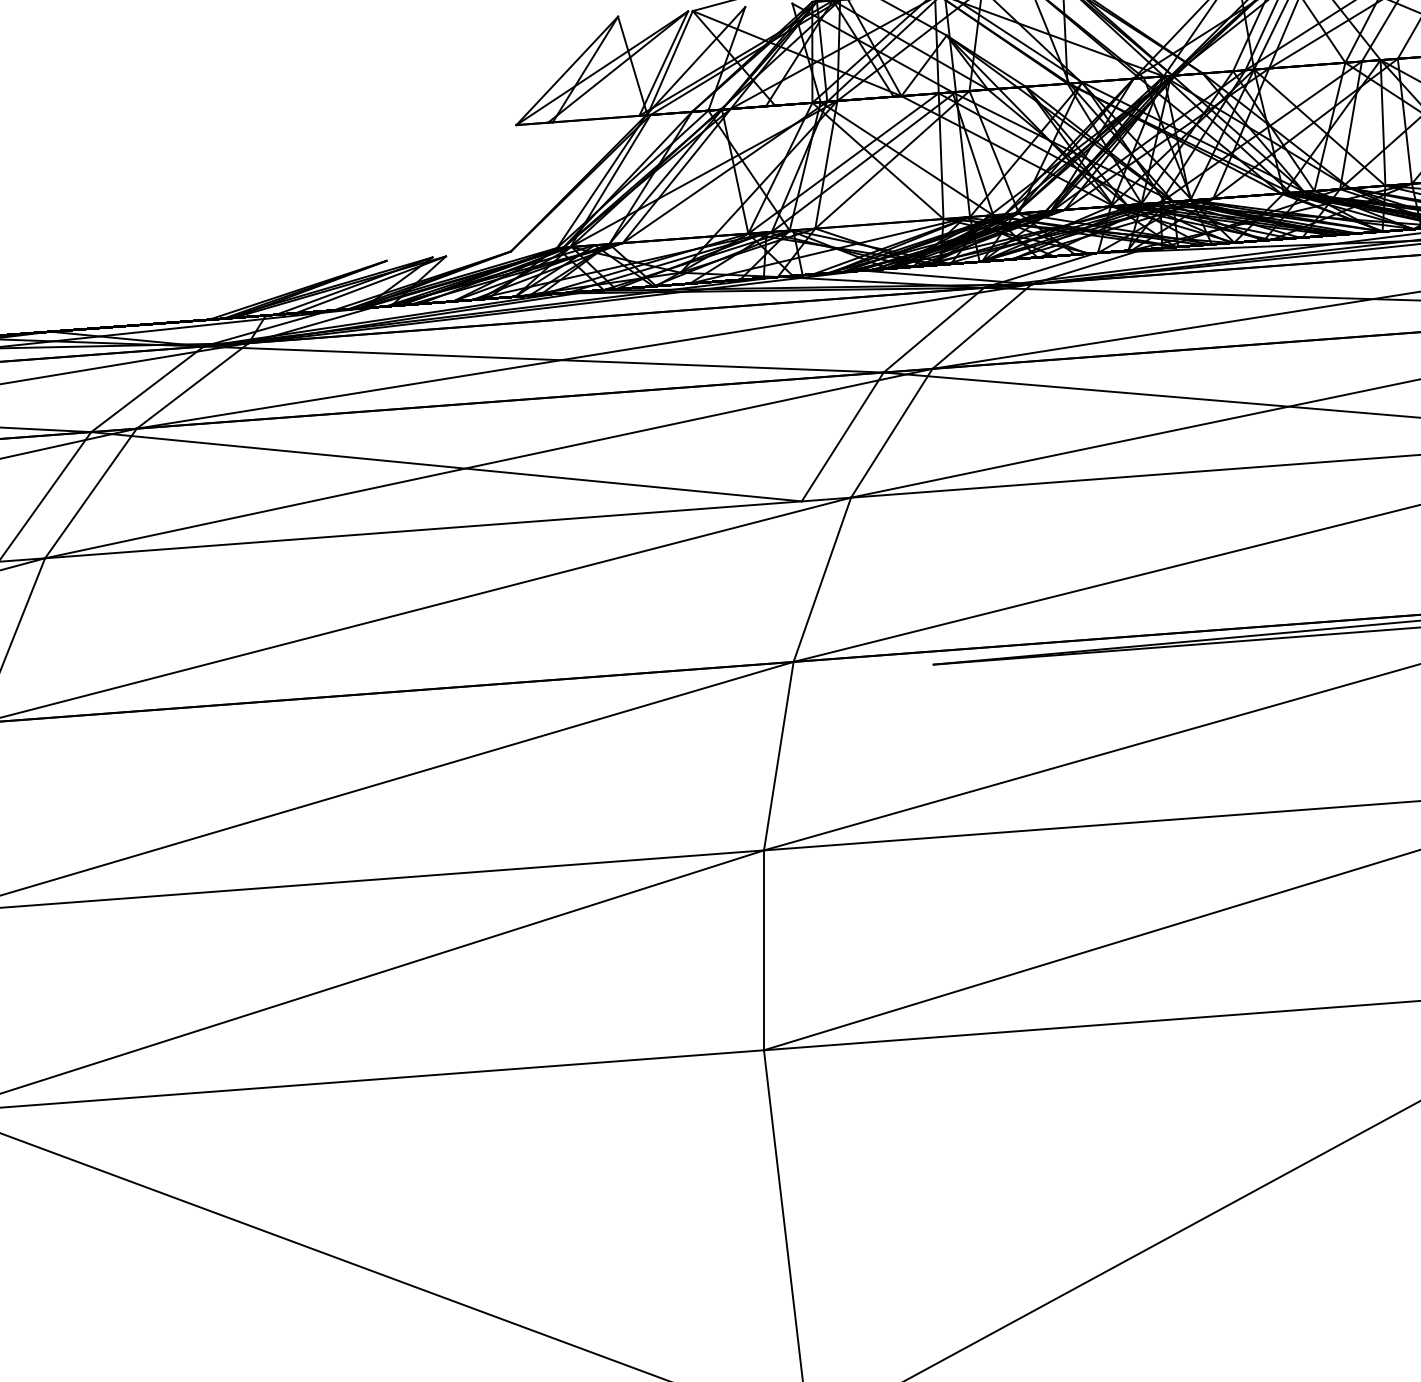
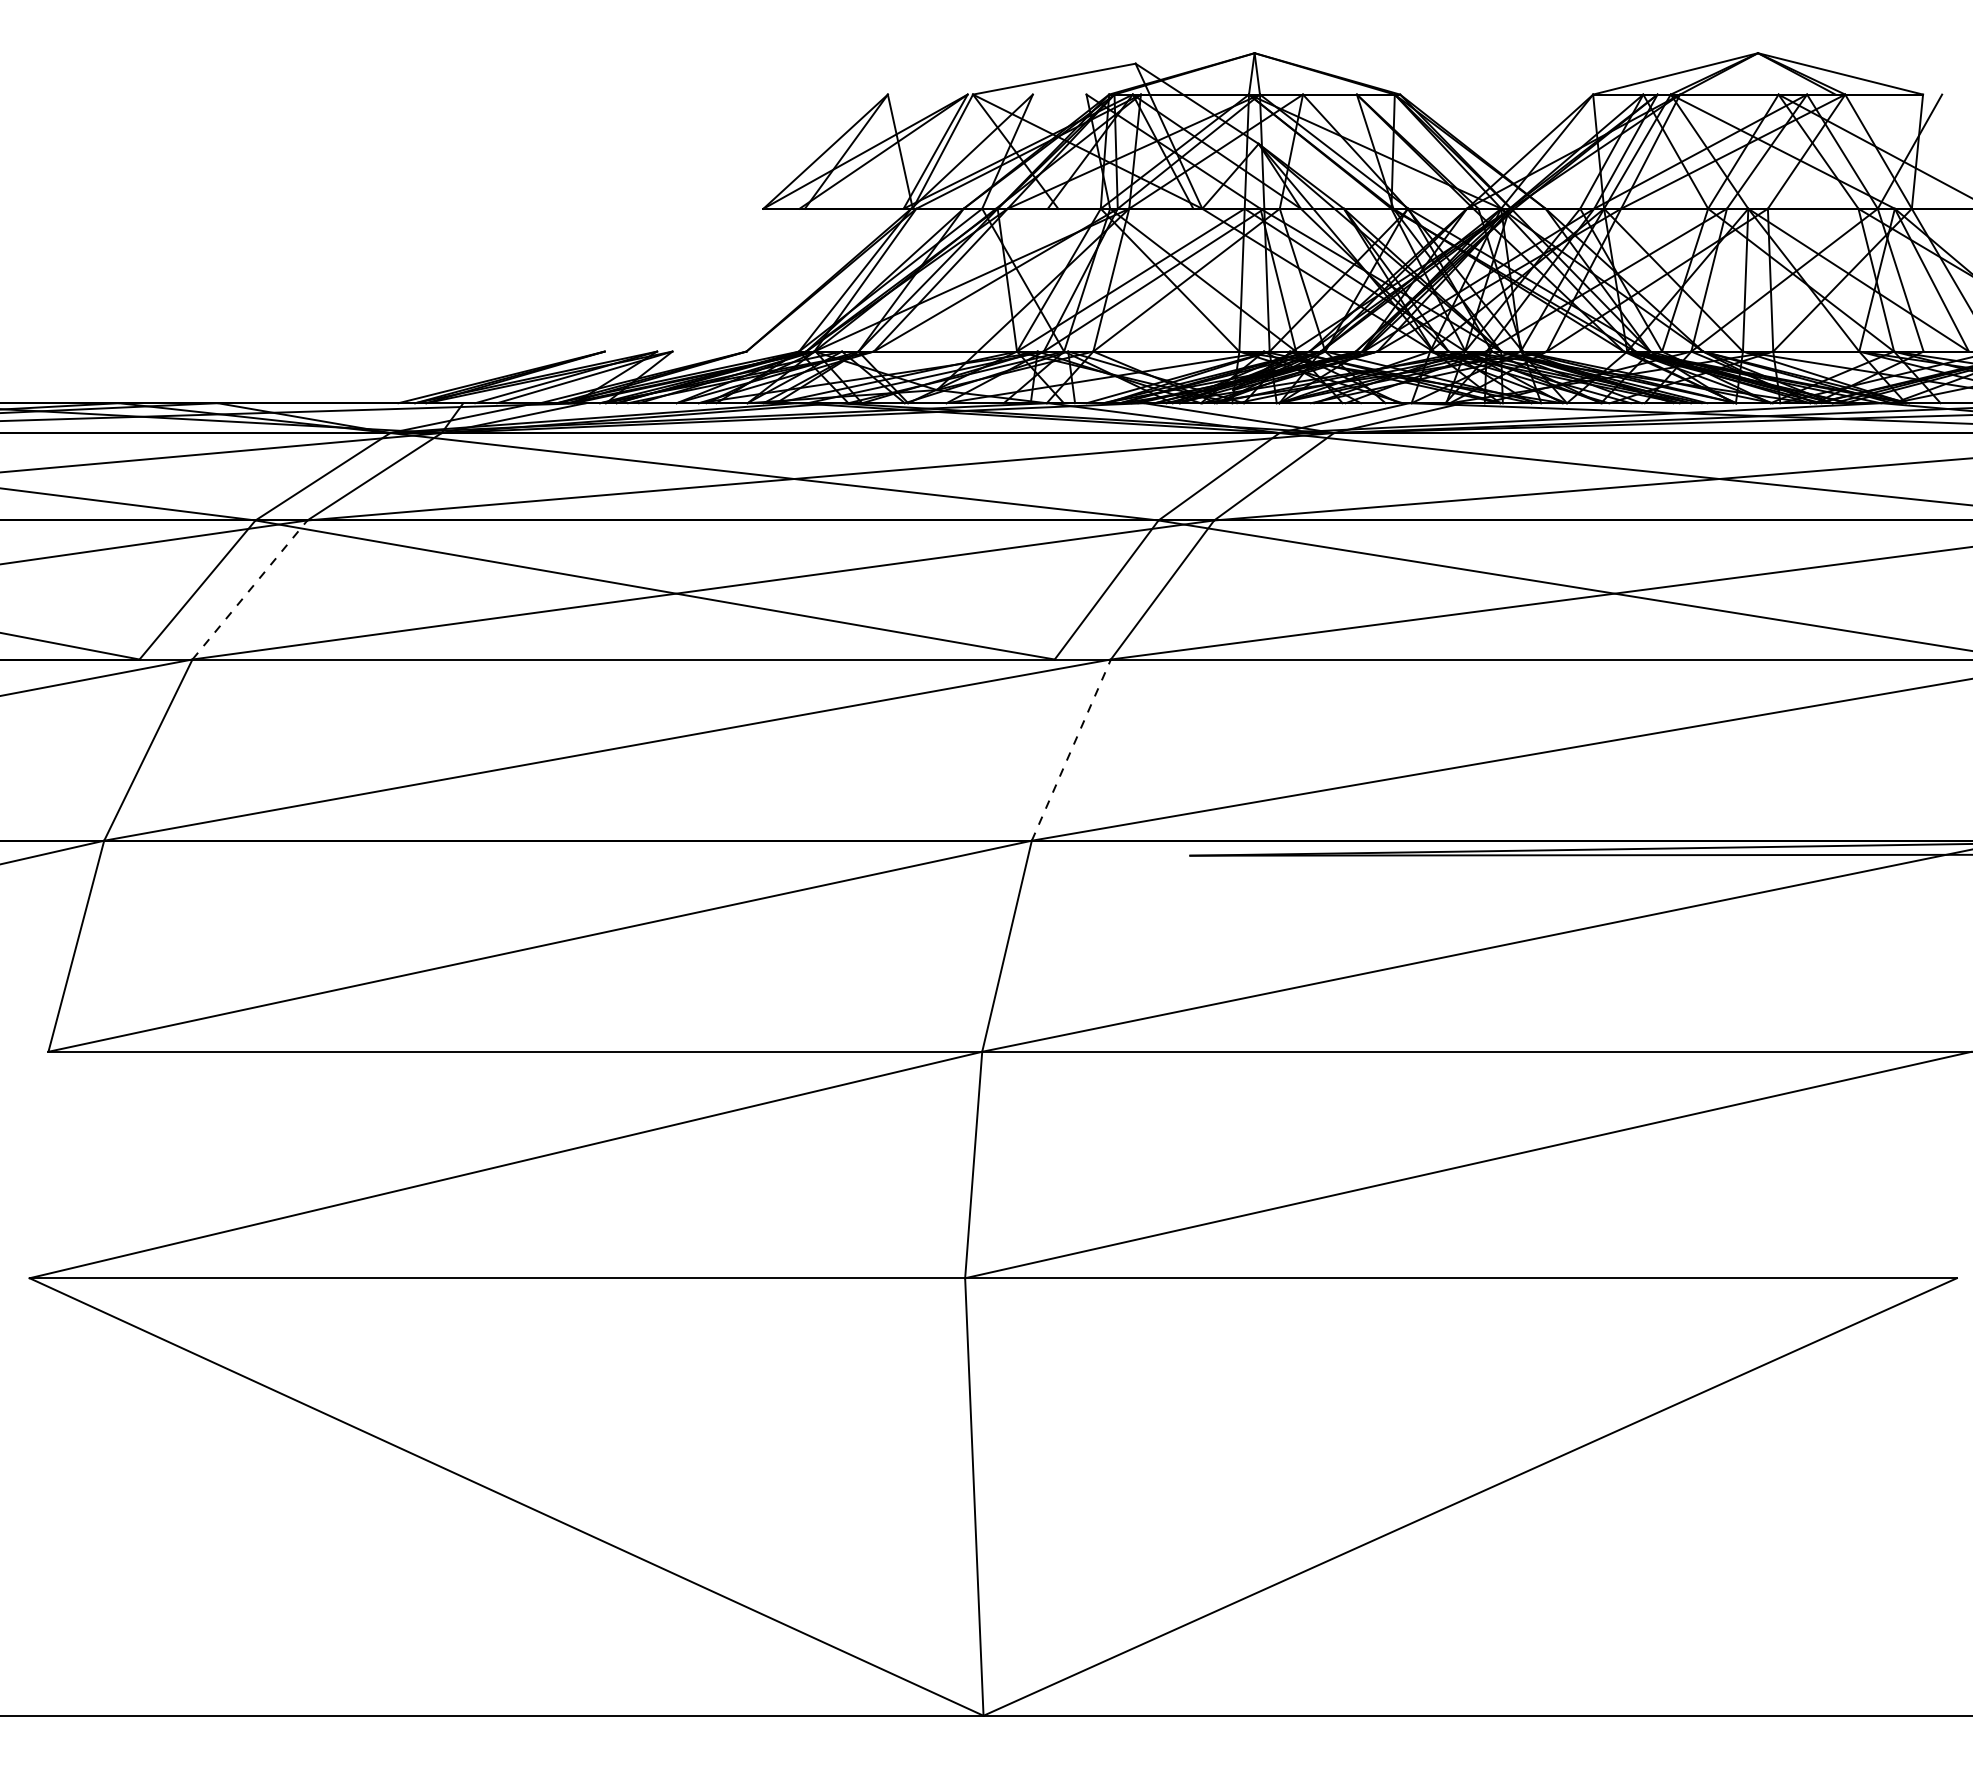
line: (91, 493) -> (250, 589), solid -> dashed
line: (822, 580) -> (1071, 750), solid -> dashed

